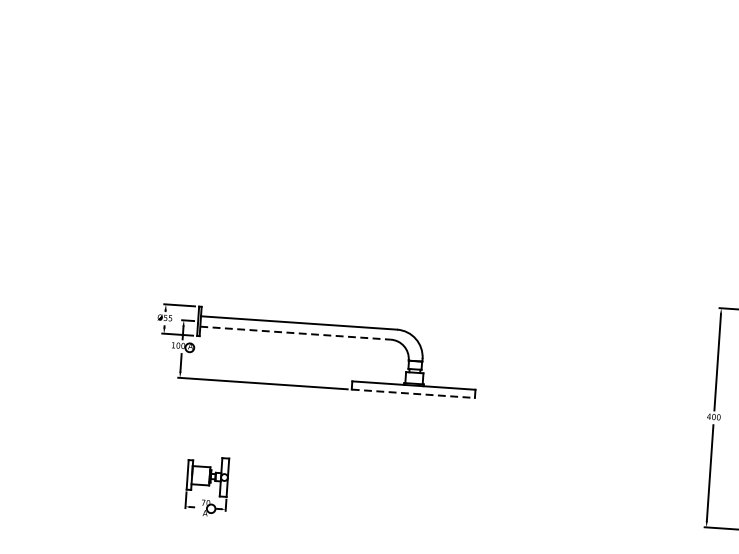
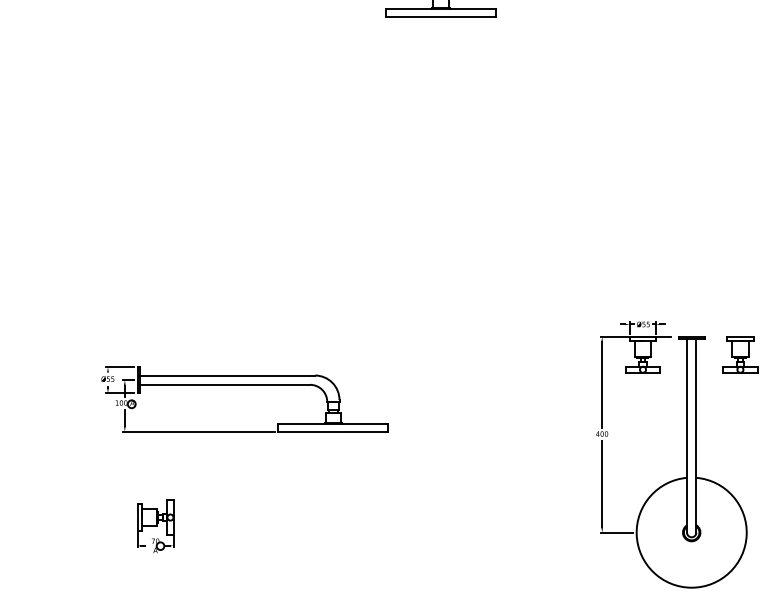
line: (296, 332) -> (225, 384), dashed -> solid
line: (413, 393) -> (333, 431), dashed -> solid

